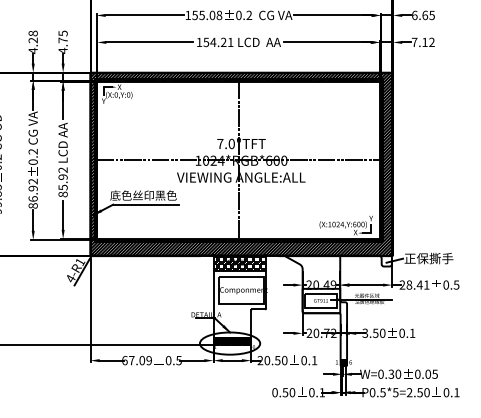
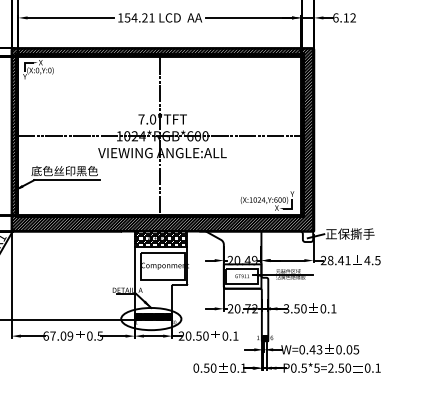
text: (414, 42) -> (335, 18), 7.12 -> 6.12
text: (446, 284) -> (367, 260), 0.5 -> 4.5
text: (394, 373) -> (315, 349), W=0.30 -> W=0.43

